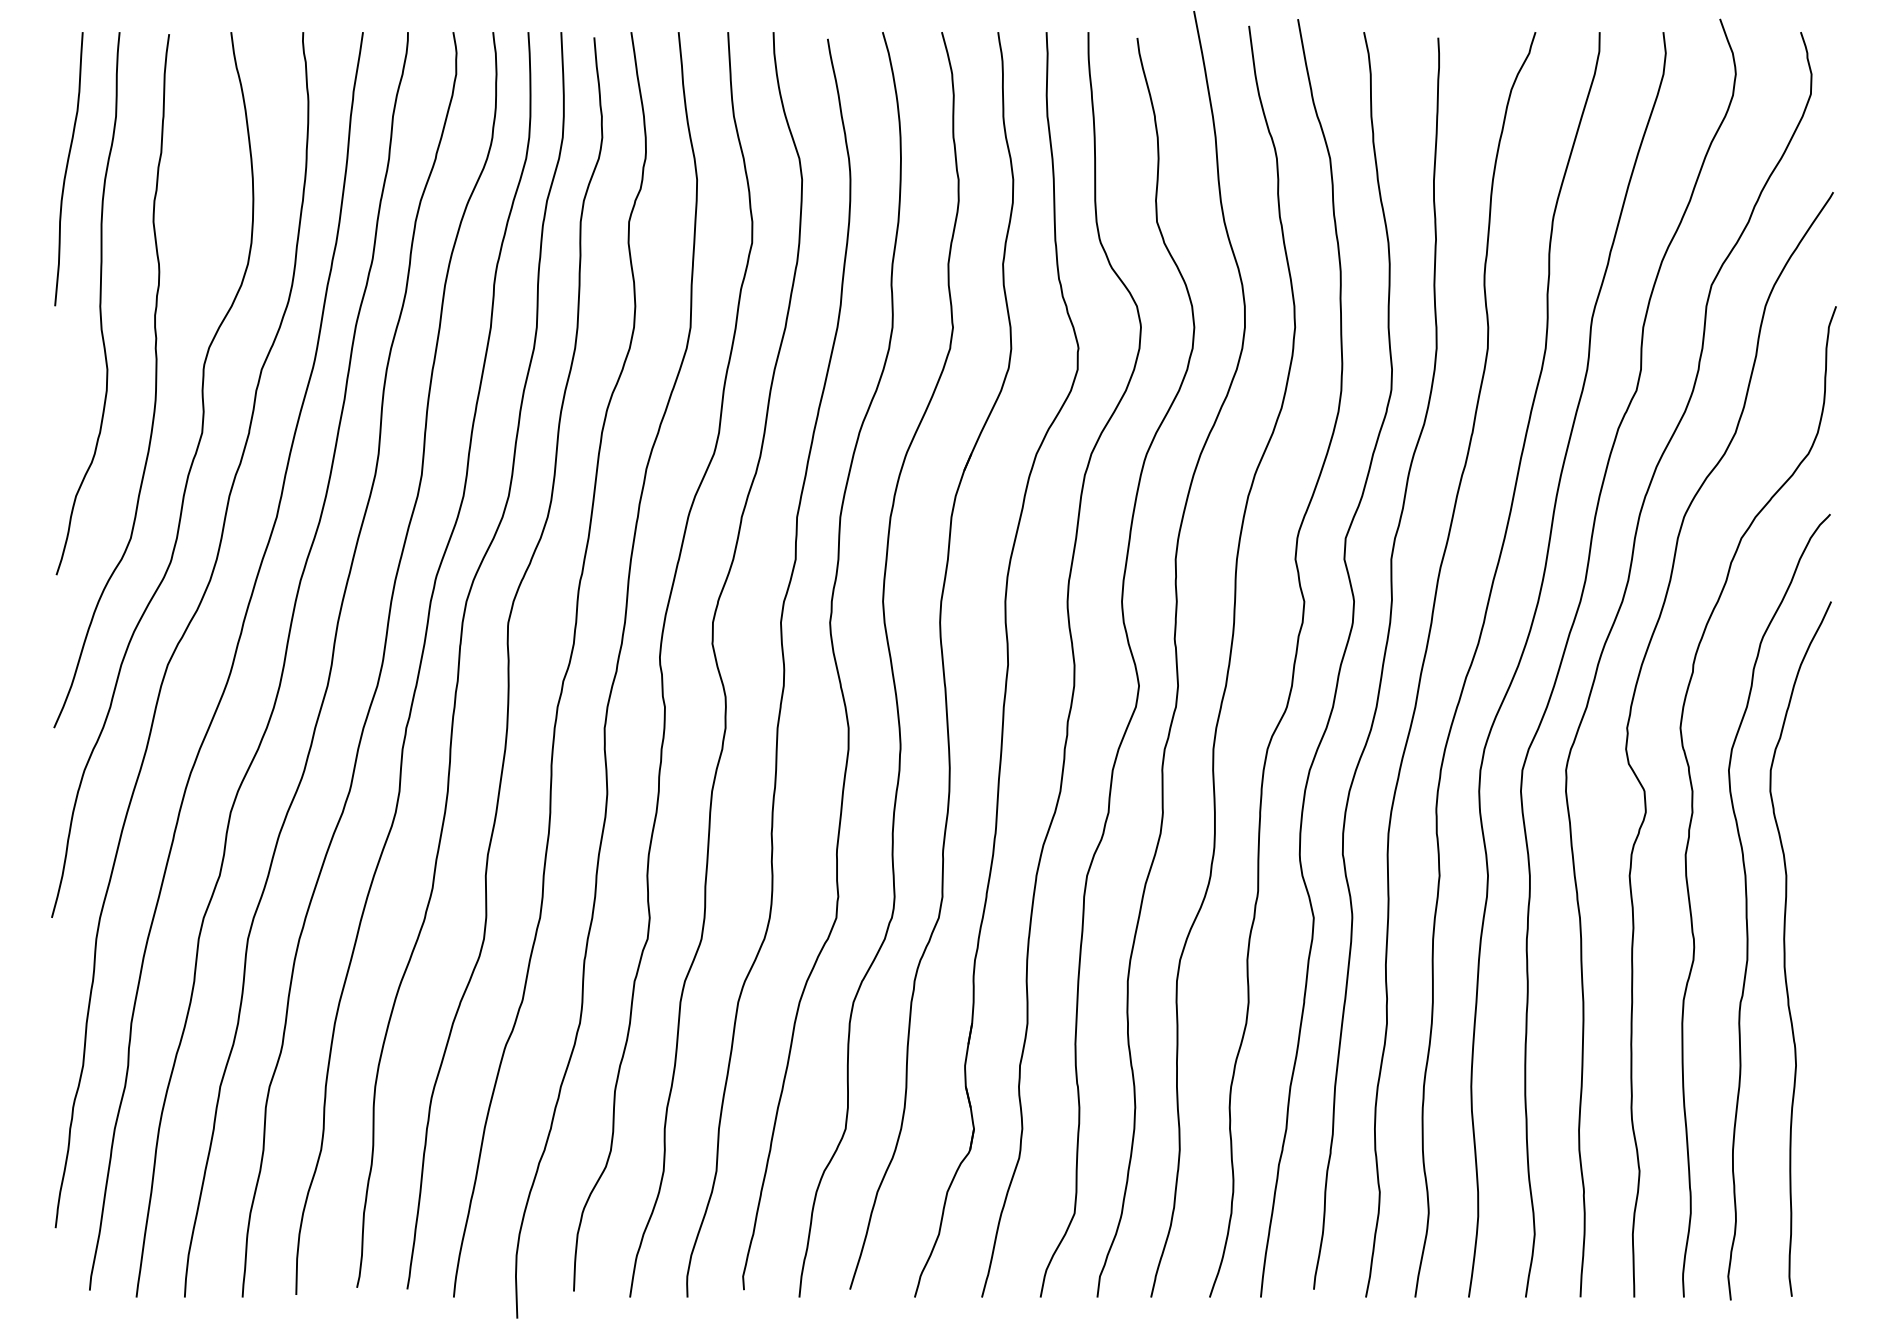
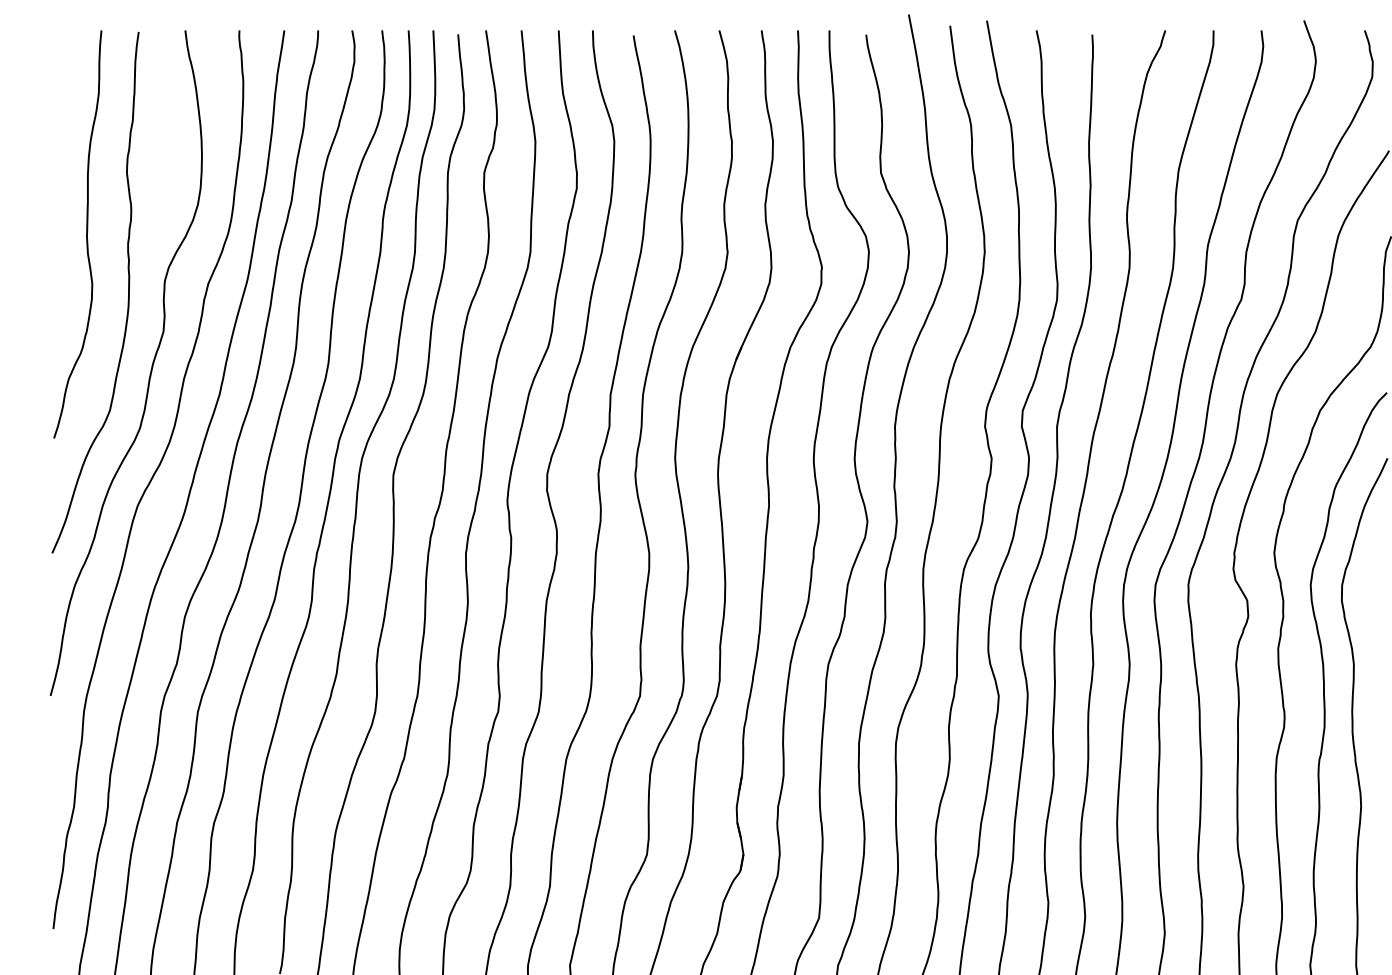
curve: (67, 169) -> (62, 133), removed

